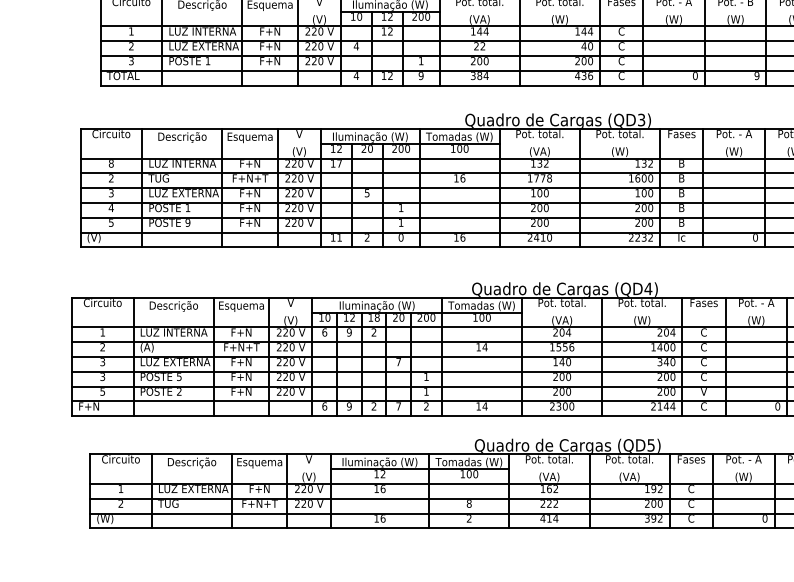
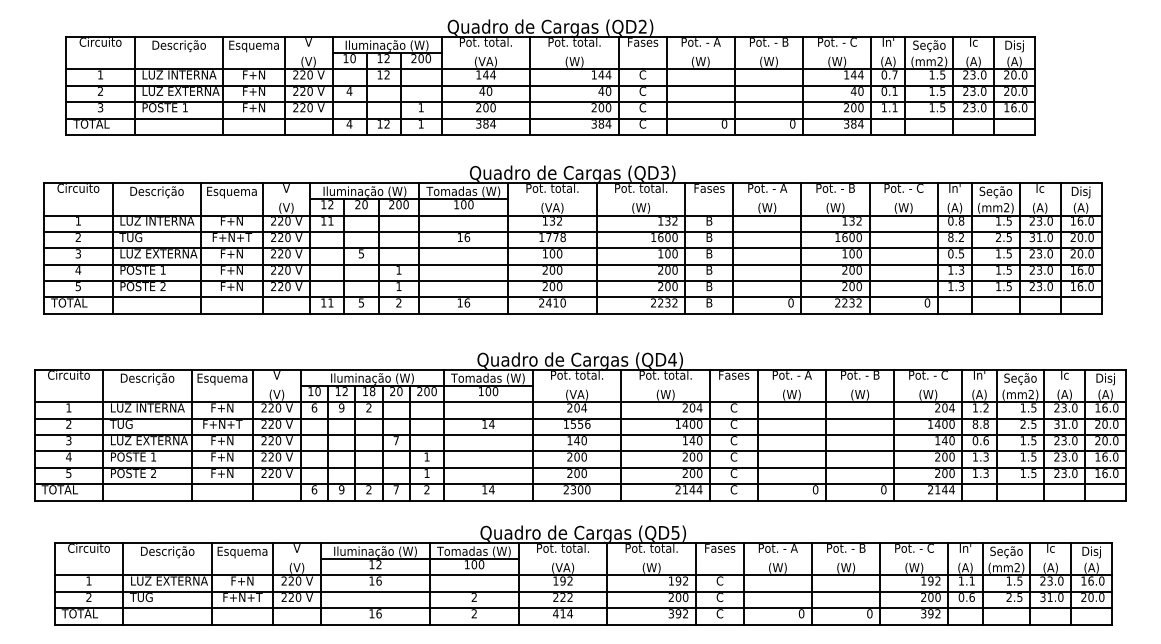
text: (479, 46) -> (485, 91), 22 -> 40
text: (420, 76) -> (420, 124), 9 -> 1
text: (584, 76) -> (601, 124), 436 -> 384
text: (756, 76) -> (792, 124), 9 -> 0
text: (111, 163) -> (78, 221), 8 -> 1
text: (339, 163) -> (330, 221), 17 -> 11
text: (187, 222) -> (162, 286), 9 -> 2
text: (366, 237) -> (360, 302), 2 -> 5
text: (400, 237) -> (398, 302), 0 -> 2
text: (681, 237) -> (709, 302), Ic -> B
text: (103, 238) -> (69, 303), (V) -> TOTAL
text: (149, 348) -> (120, 425), (A) -> TUG
text: (659, 361) -> (684, 440), 340 -> 140
text: (102, 376) -> (68, 456), 3 -> 4
text: (179, 376) -> (153, 456), 5 -> 1
text: (703, 391) -> (733, 473), V -> C
text: (94, 406) -> (59, 489), F+N -> TOTAL
text: (629, 476) -> (651, 567), (VA) -> (W)
text: (548, 488) -> (562, 580), 162 -> 192
text: (469, 503) -> (474, 597), 8 -> 2
text: (112, 519) -> (79, 614), (W) -> TOTAL

